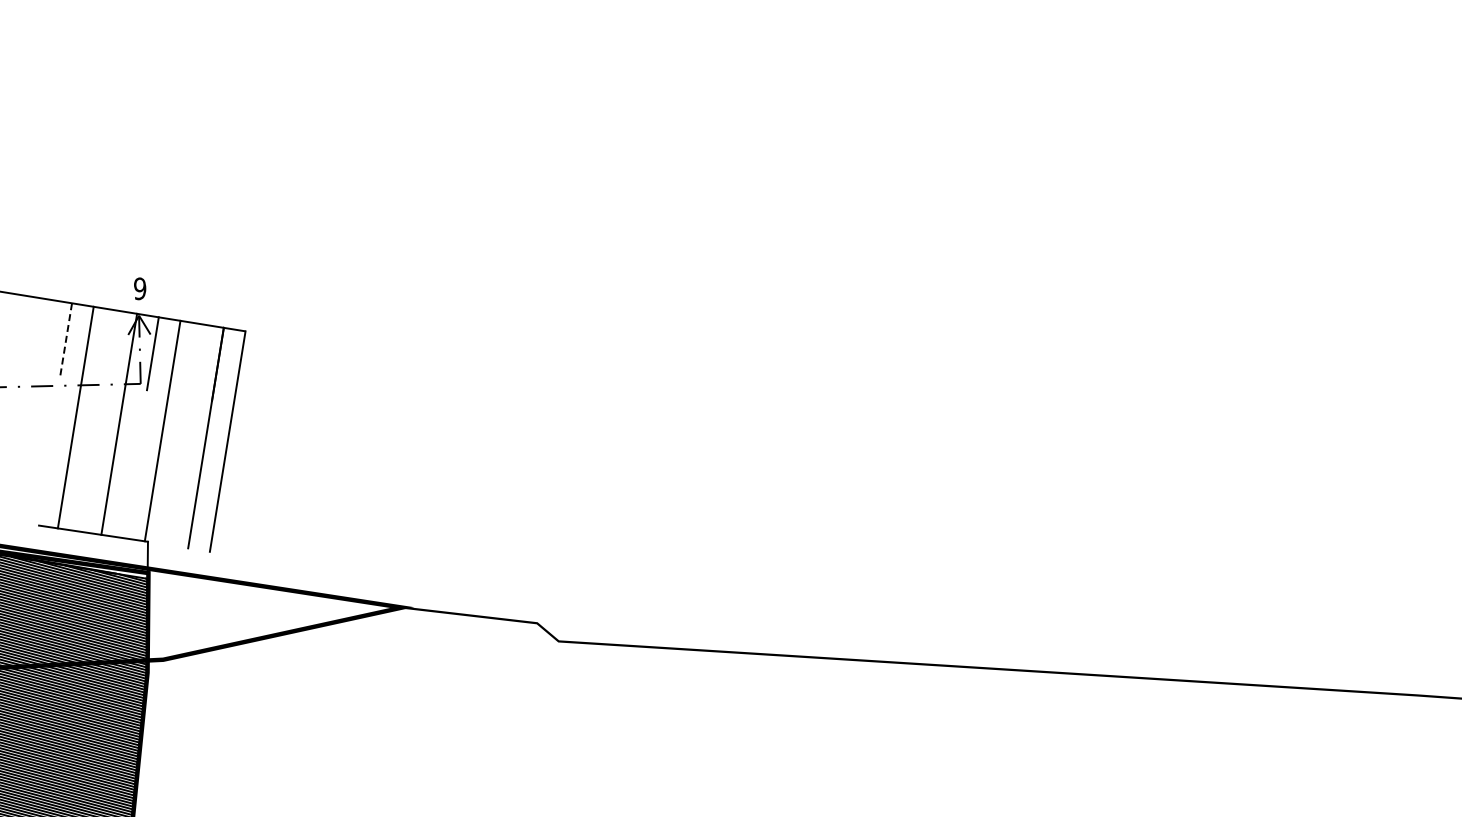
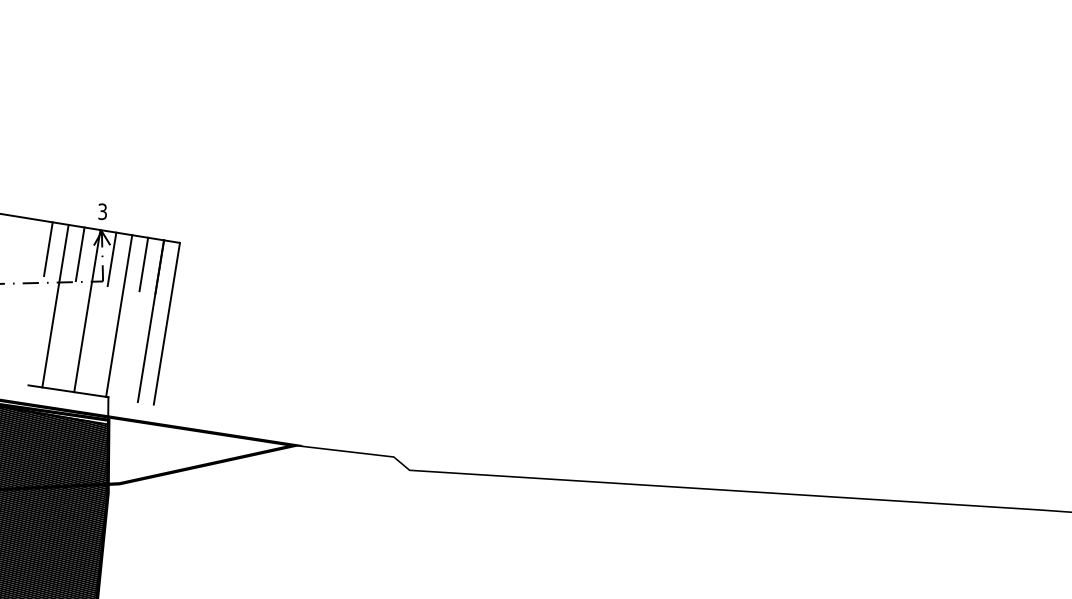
text: (140, 288) -> (102, 211), 9 -> 3
line: (66, 340) -> (48, 249), dashed -> solid
line: (109, 346) -> (80, 254), added
line: (196, 360) -> (143, 264), added

